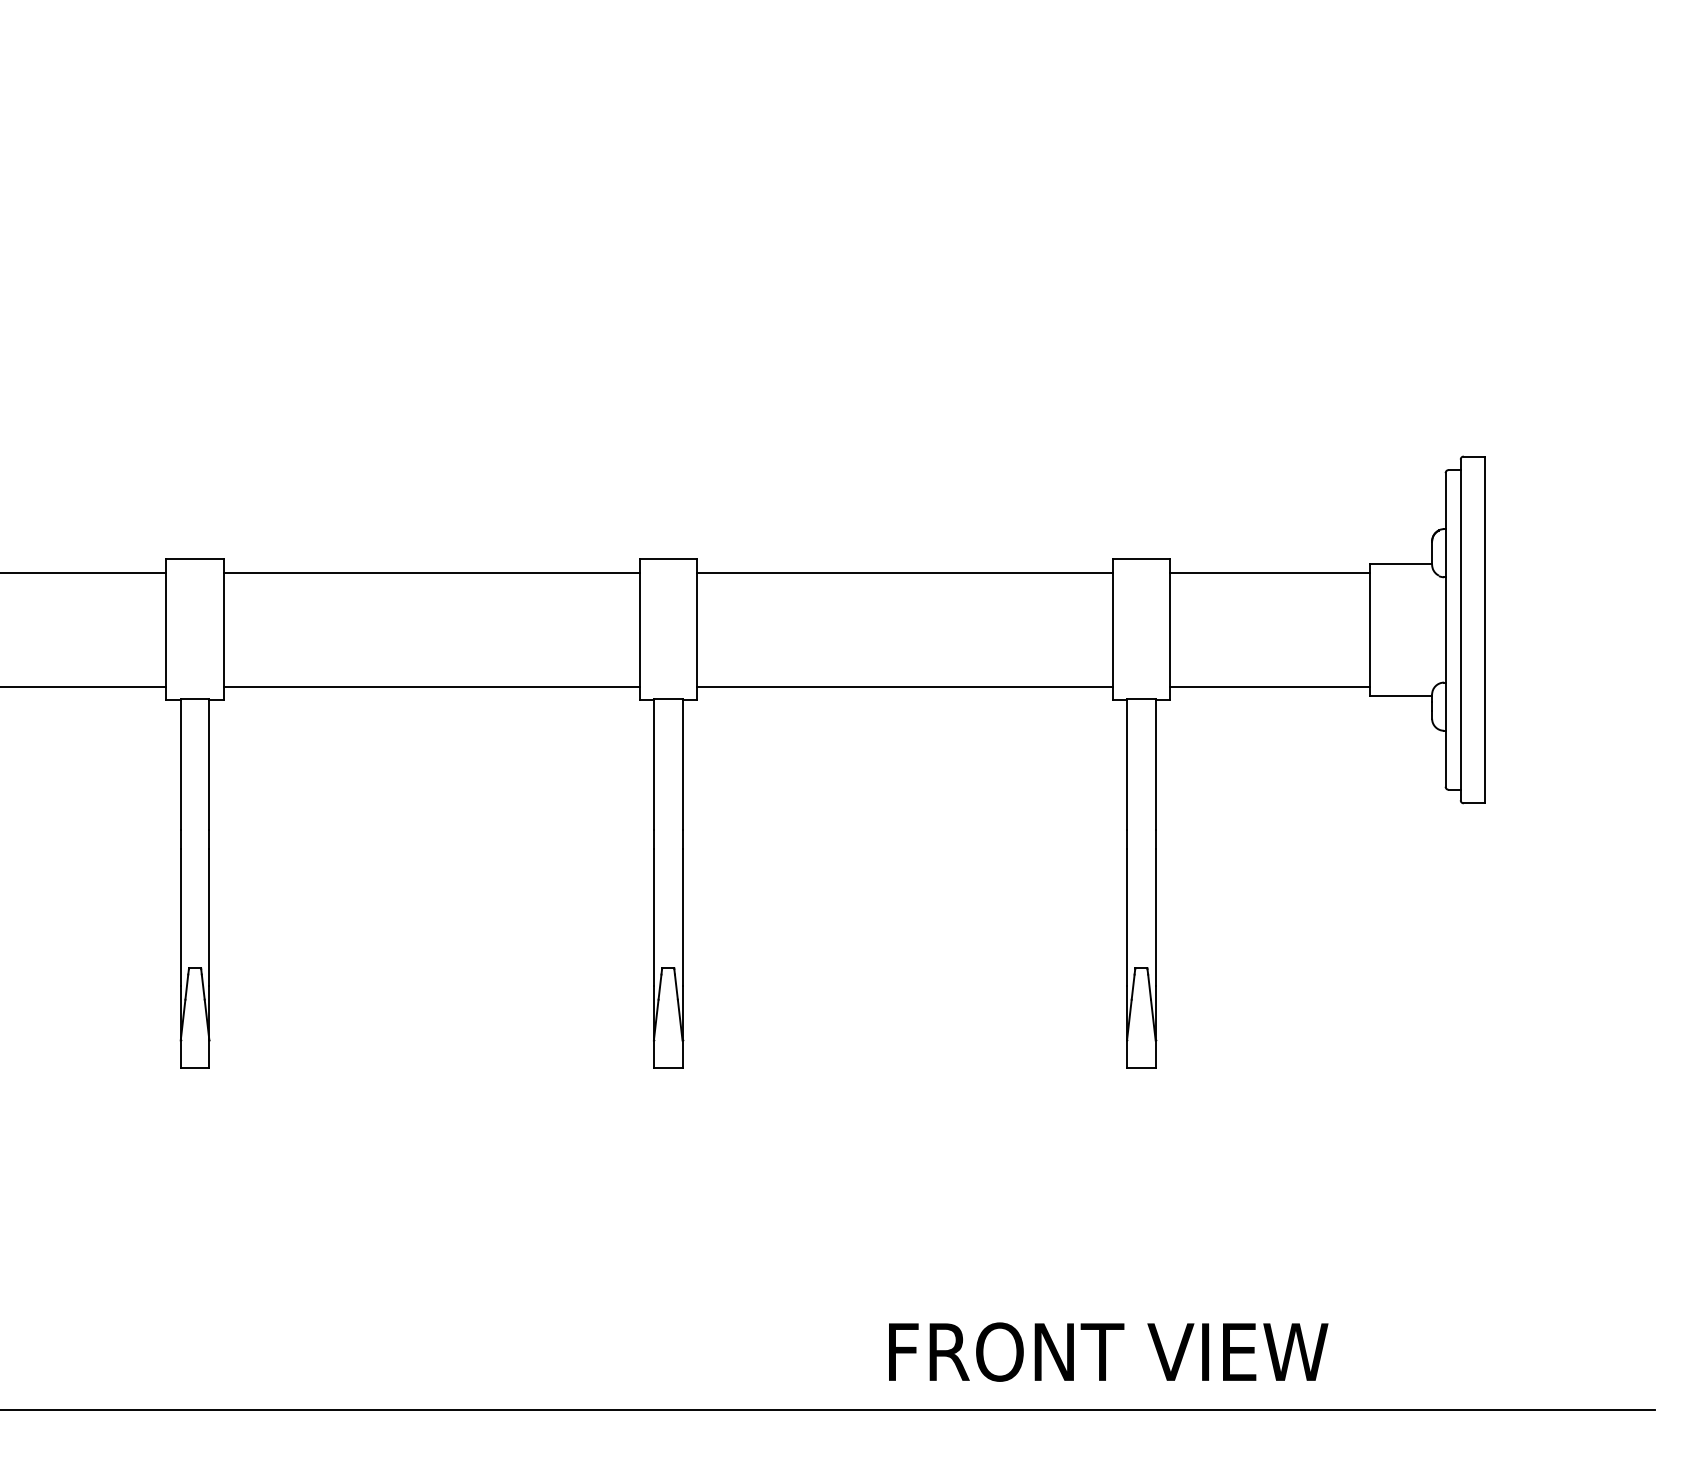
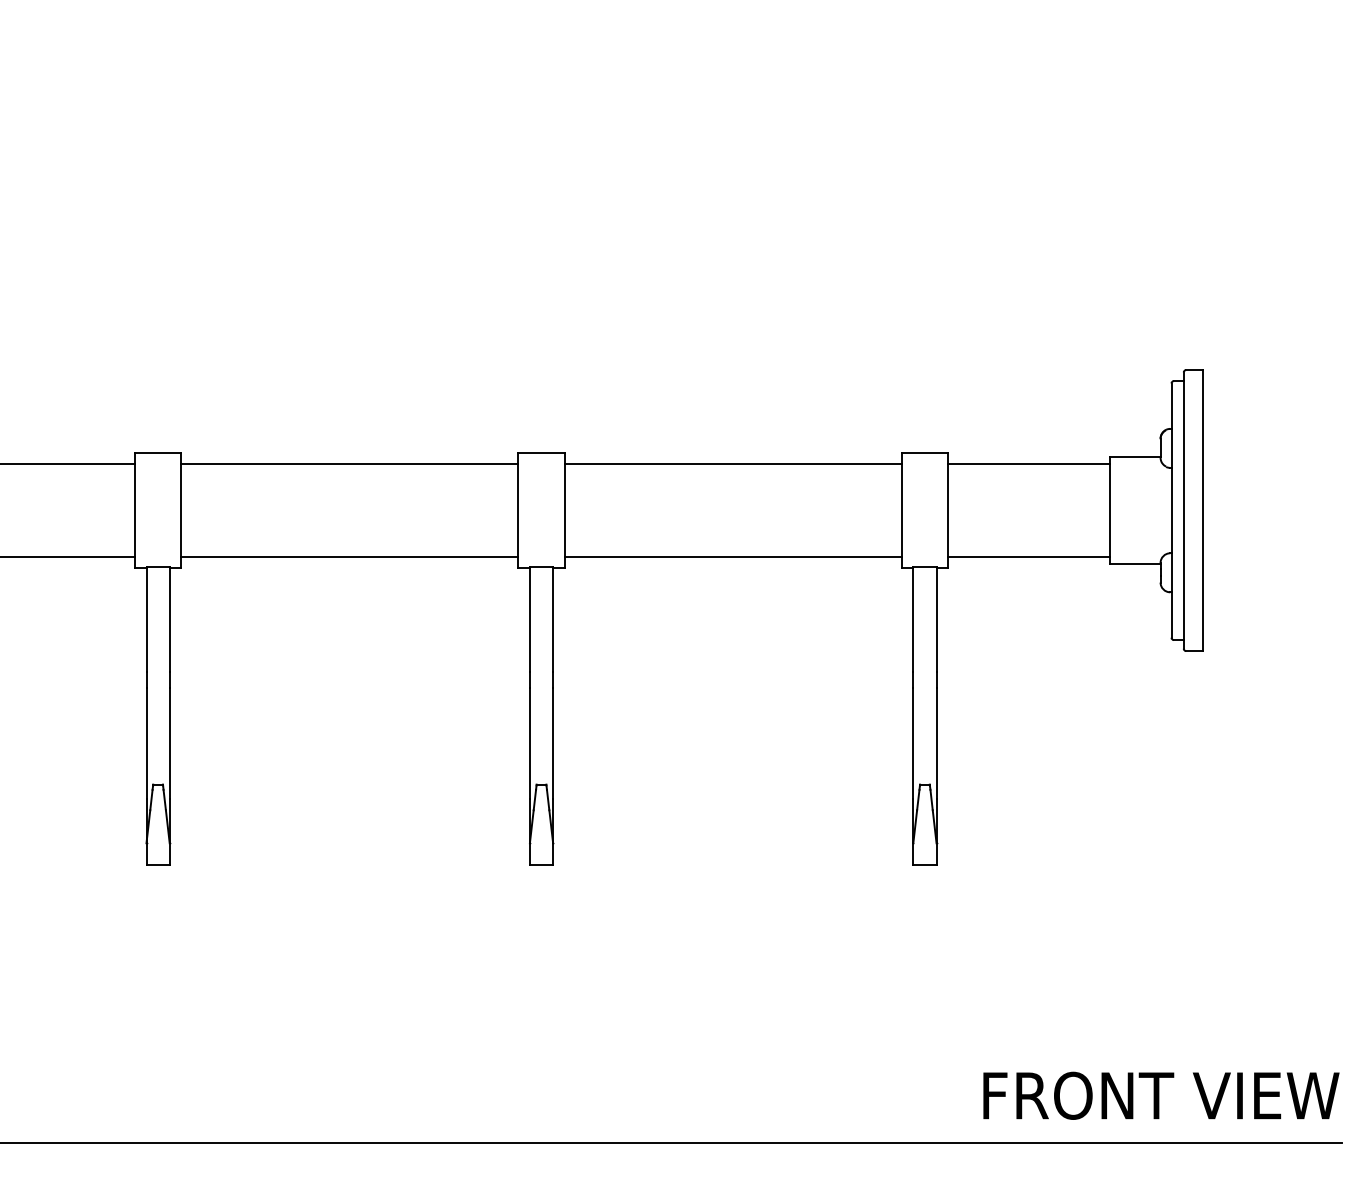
text: (1108, 1351) -> (1161, 1095), moved

